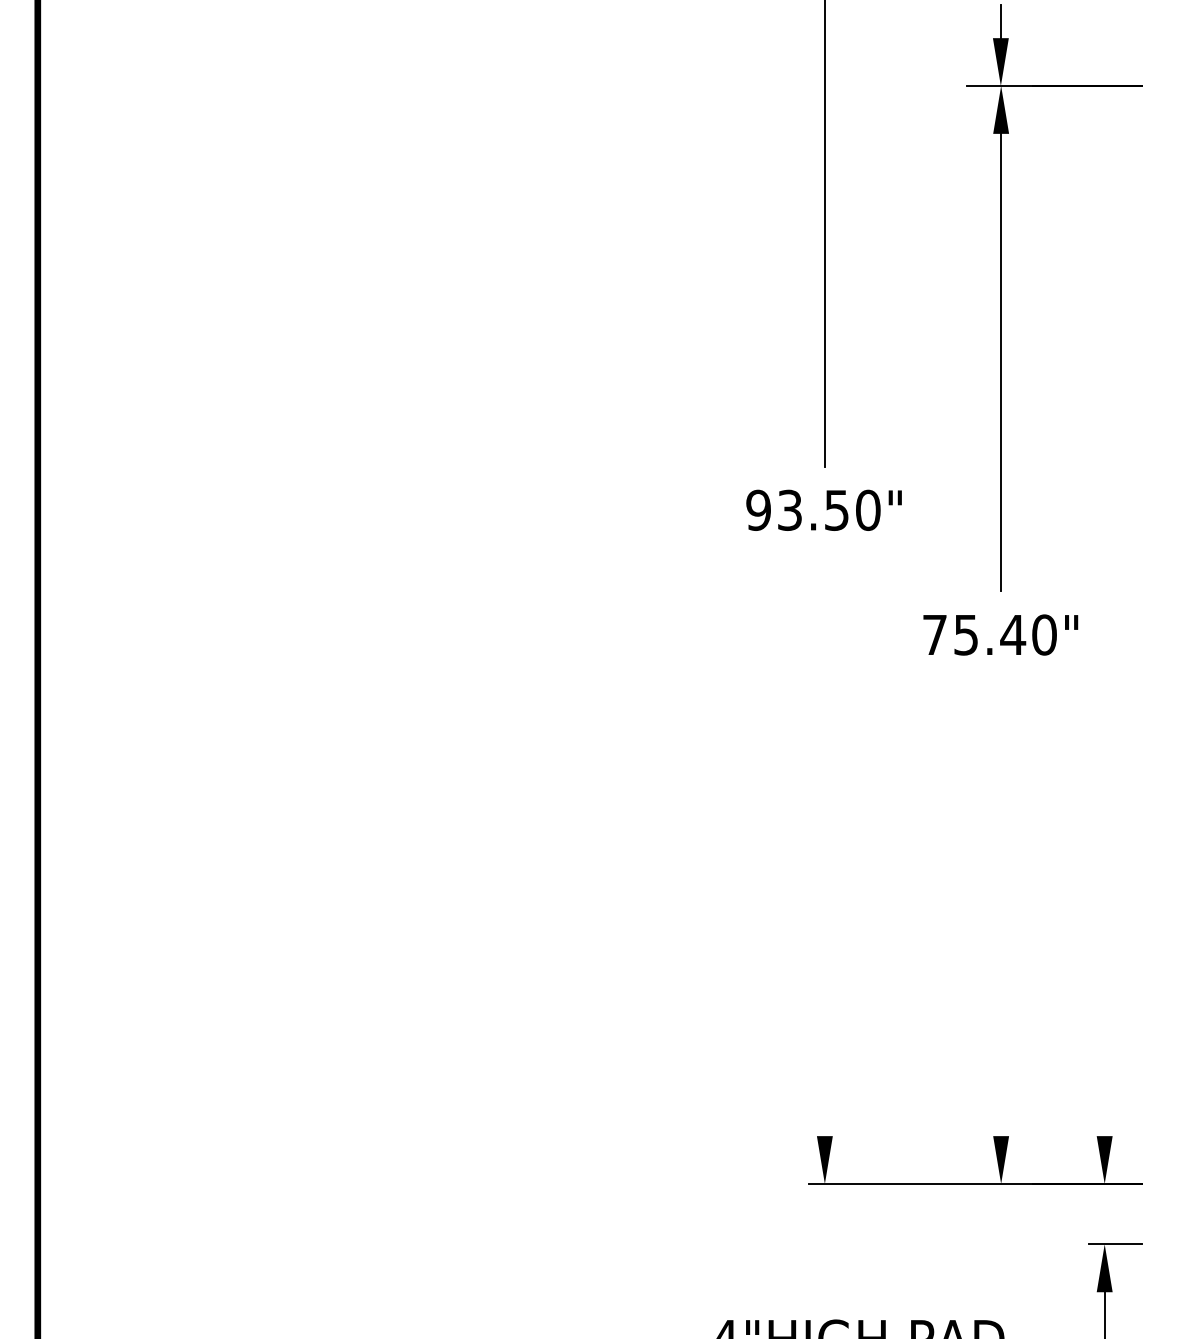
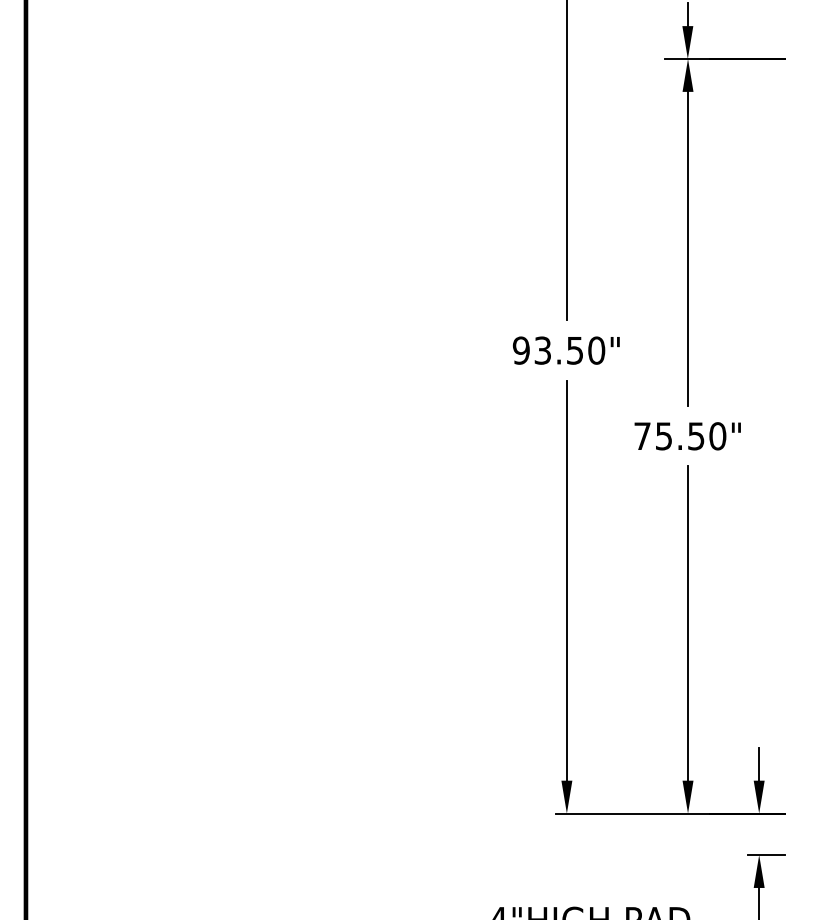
text: (1013, 635) -> (696, 436), 75.40" -> 75.50"
line: (824, 844) -> (566, 580), added
line: (1001, 907) -> (688, 623), added
line: (1105, 1111) -> (759, 763), added

